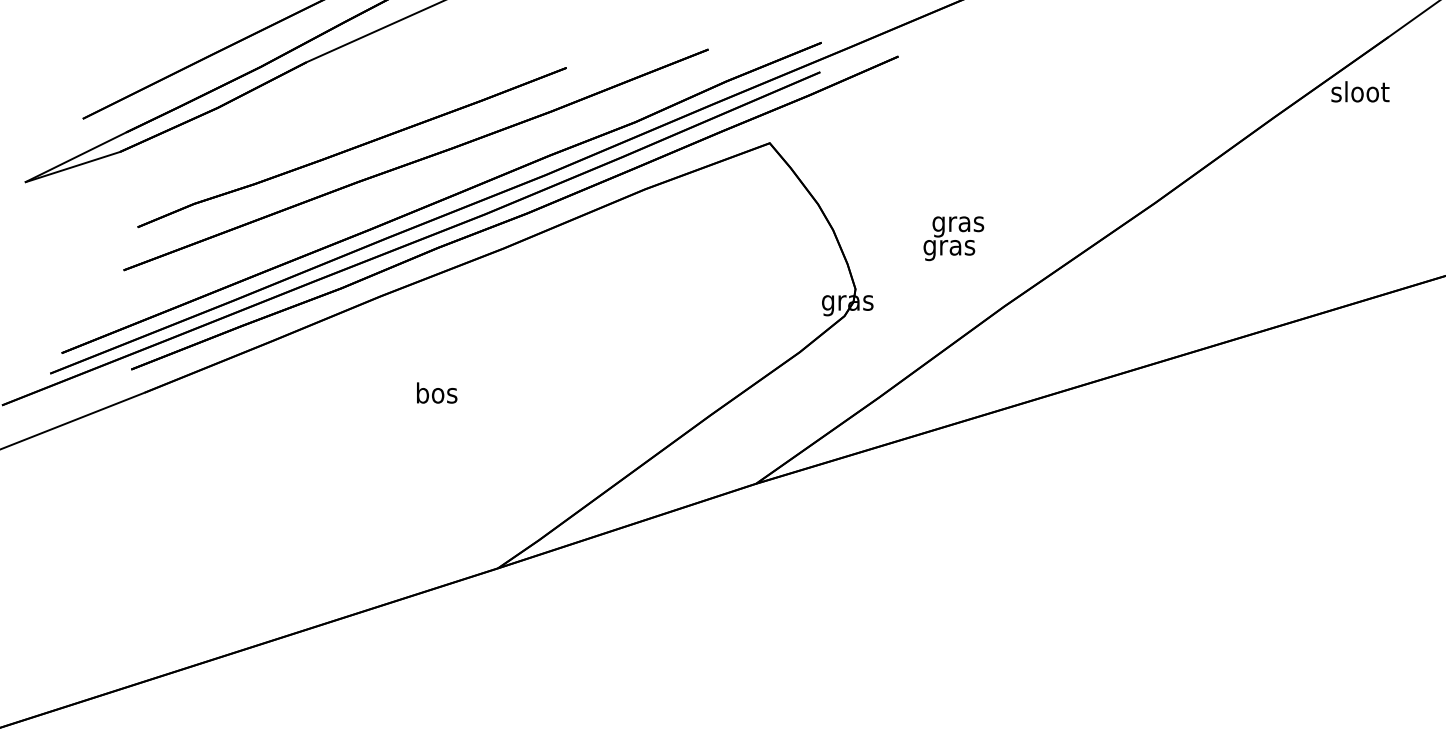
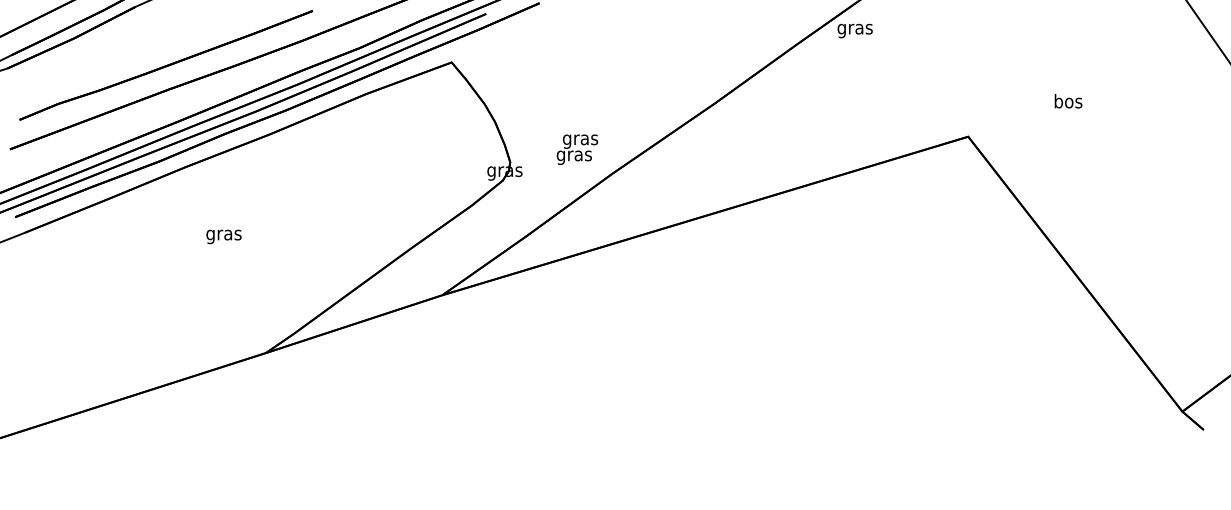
text: (1360, 94) -> (855, 29), sloot -> gras
text: (953, 238) -> (577, 149), moved
text: (435, 396) -> (223, 235), bos -> gras

